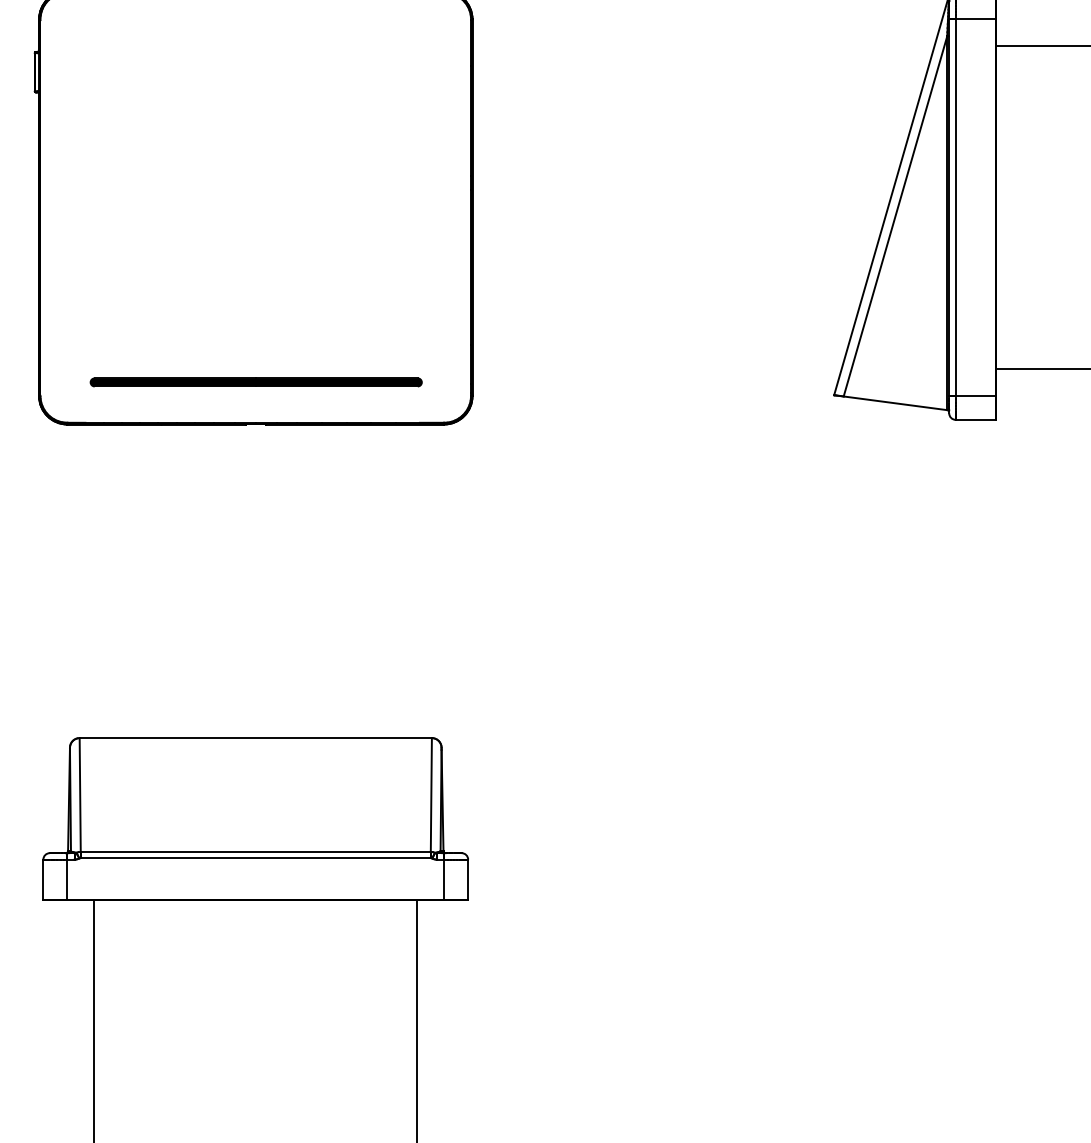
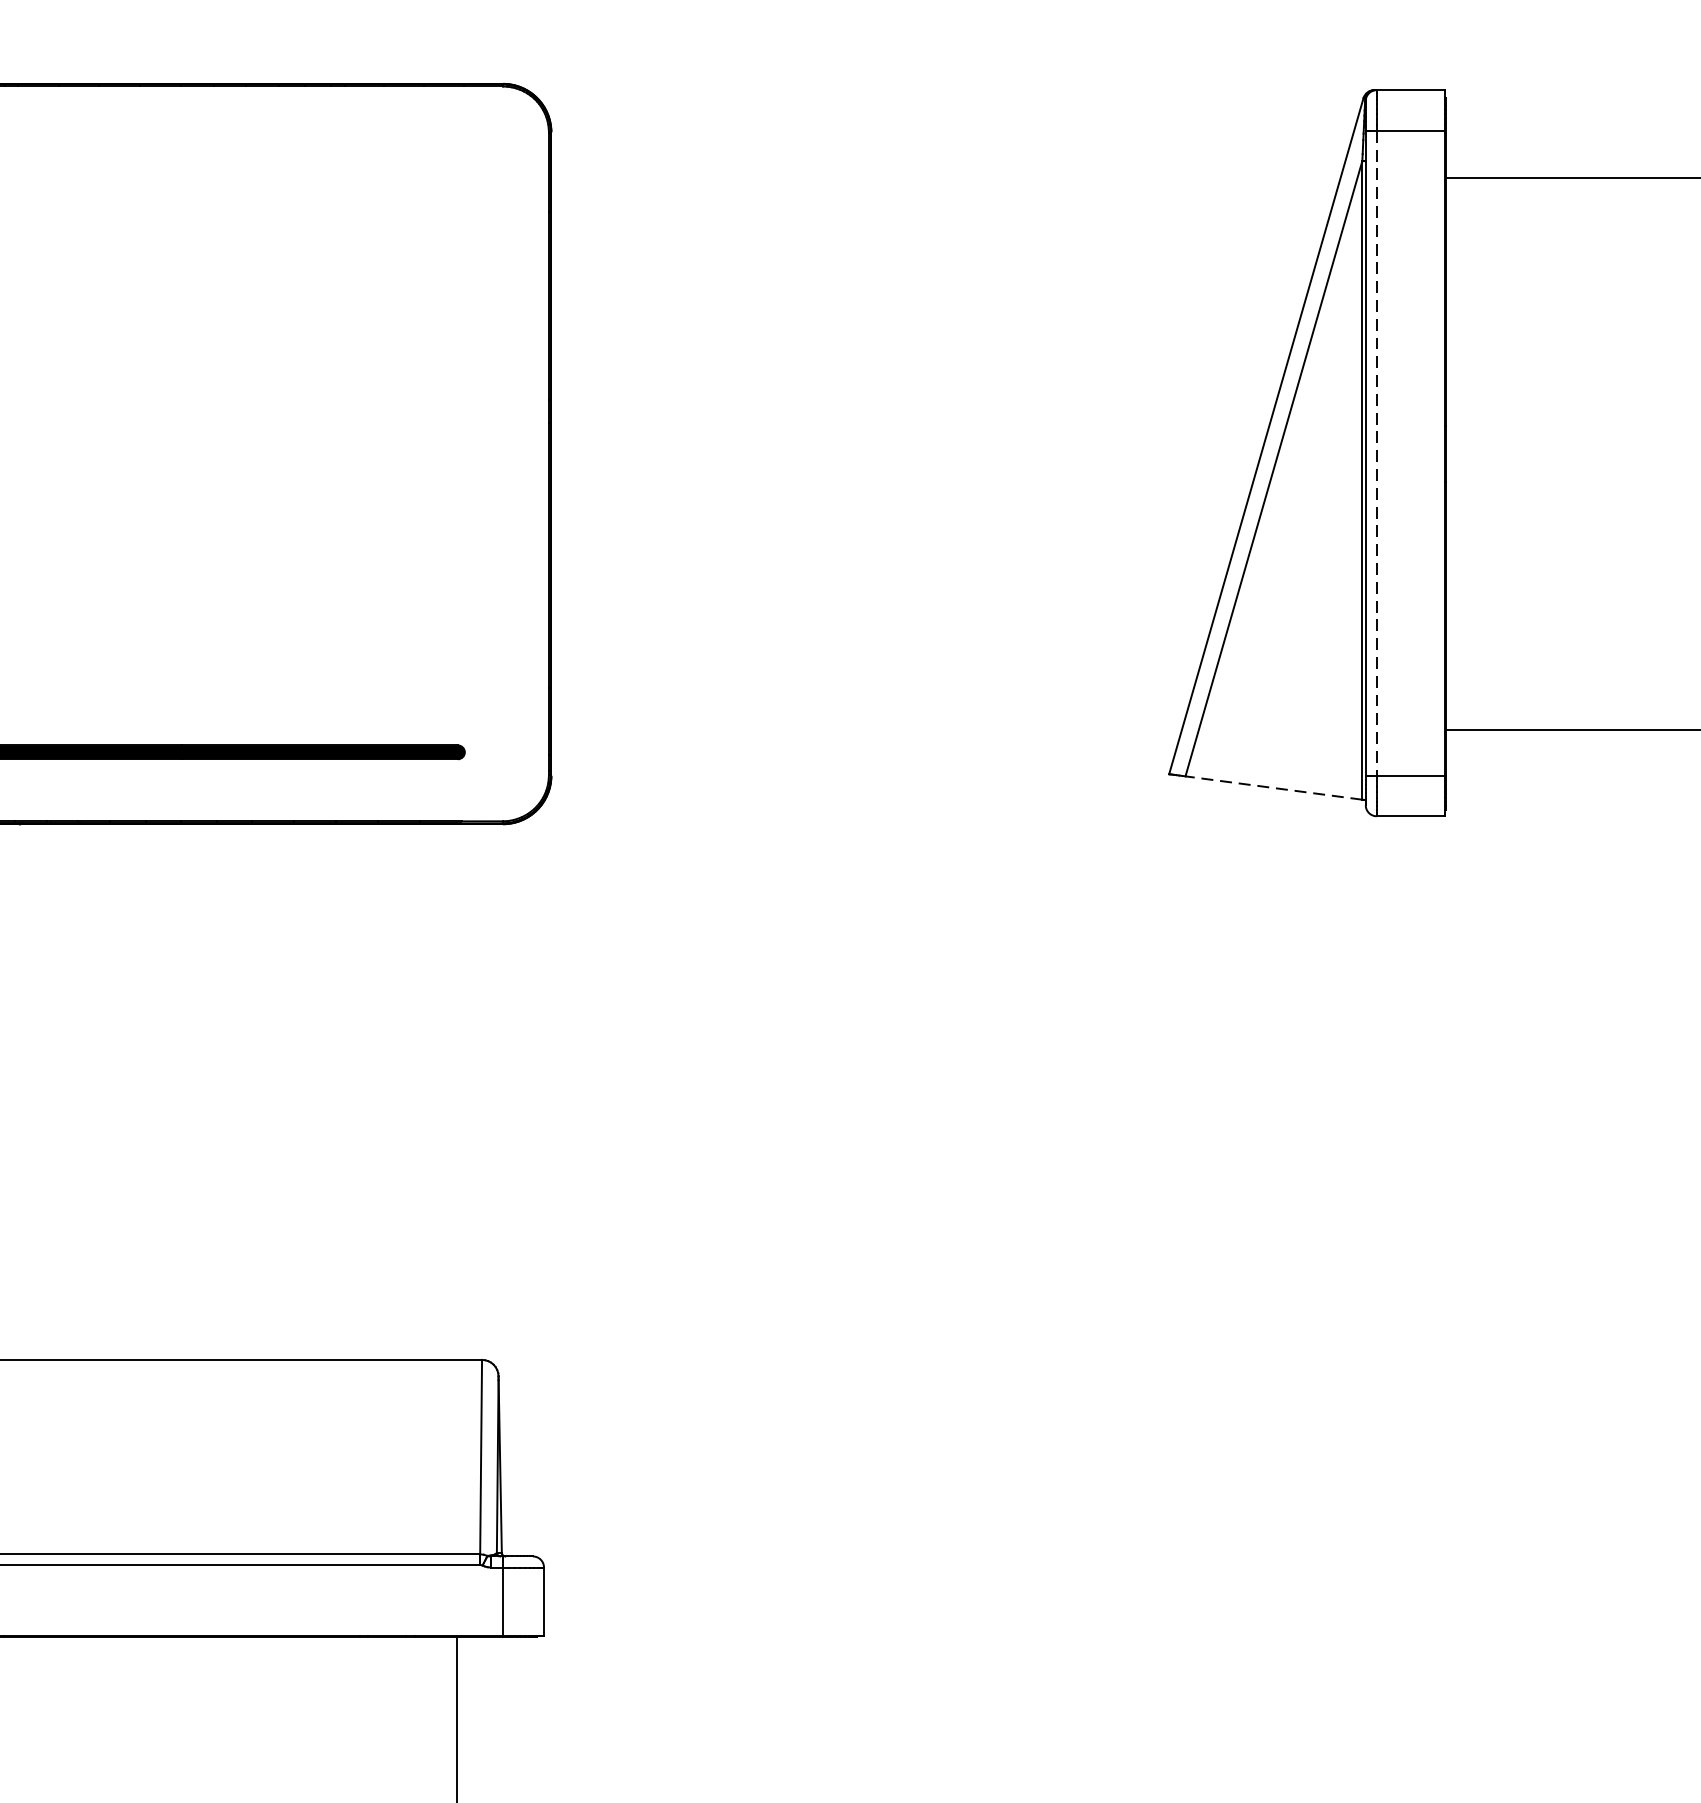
line: (955, 207) -> (1376, 453), solid -> dashed
line: (894, 403) -> (1272, 788), solid -> dashed

